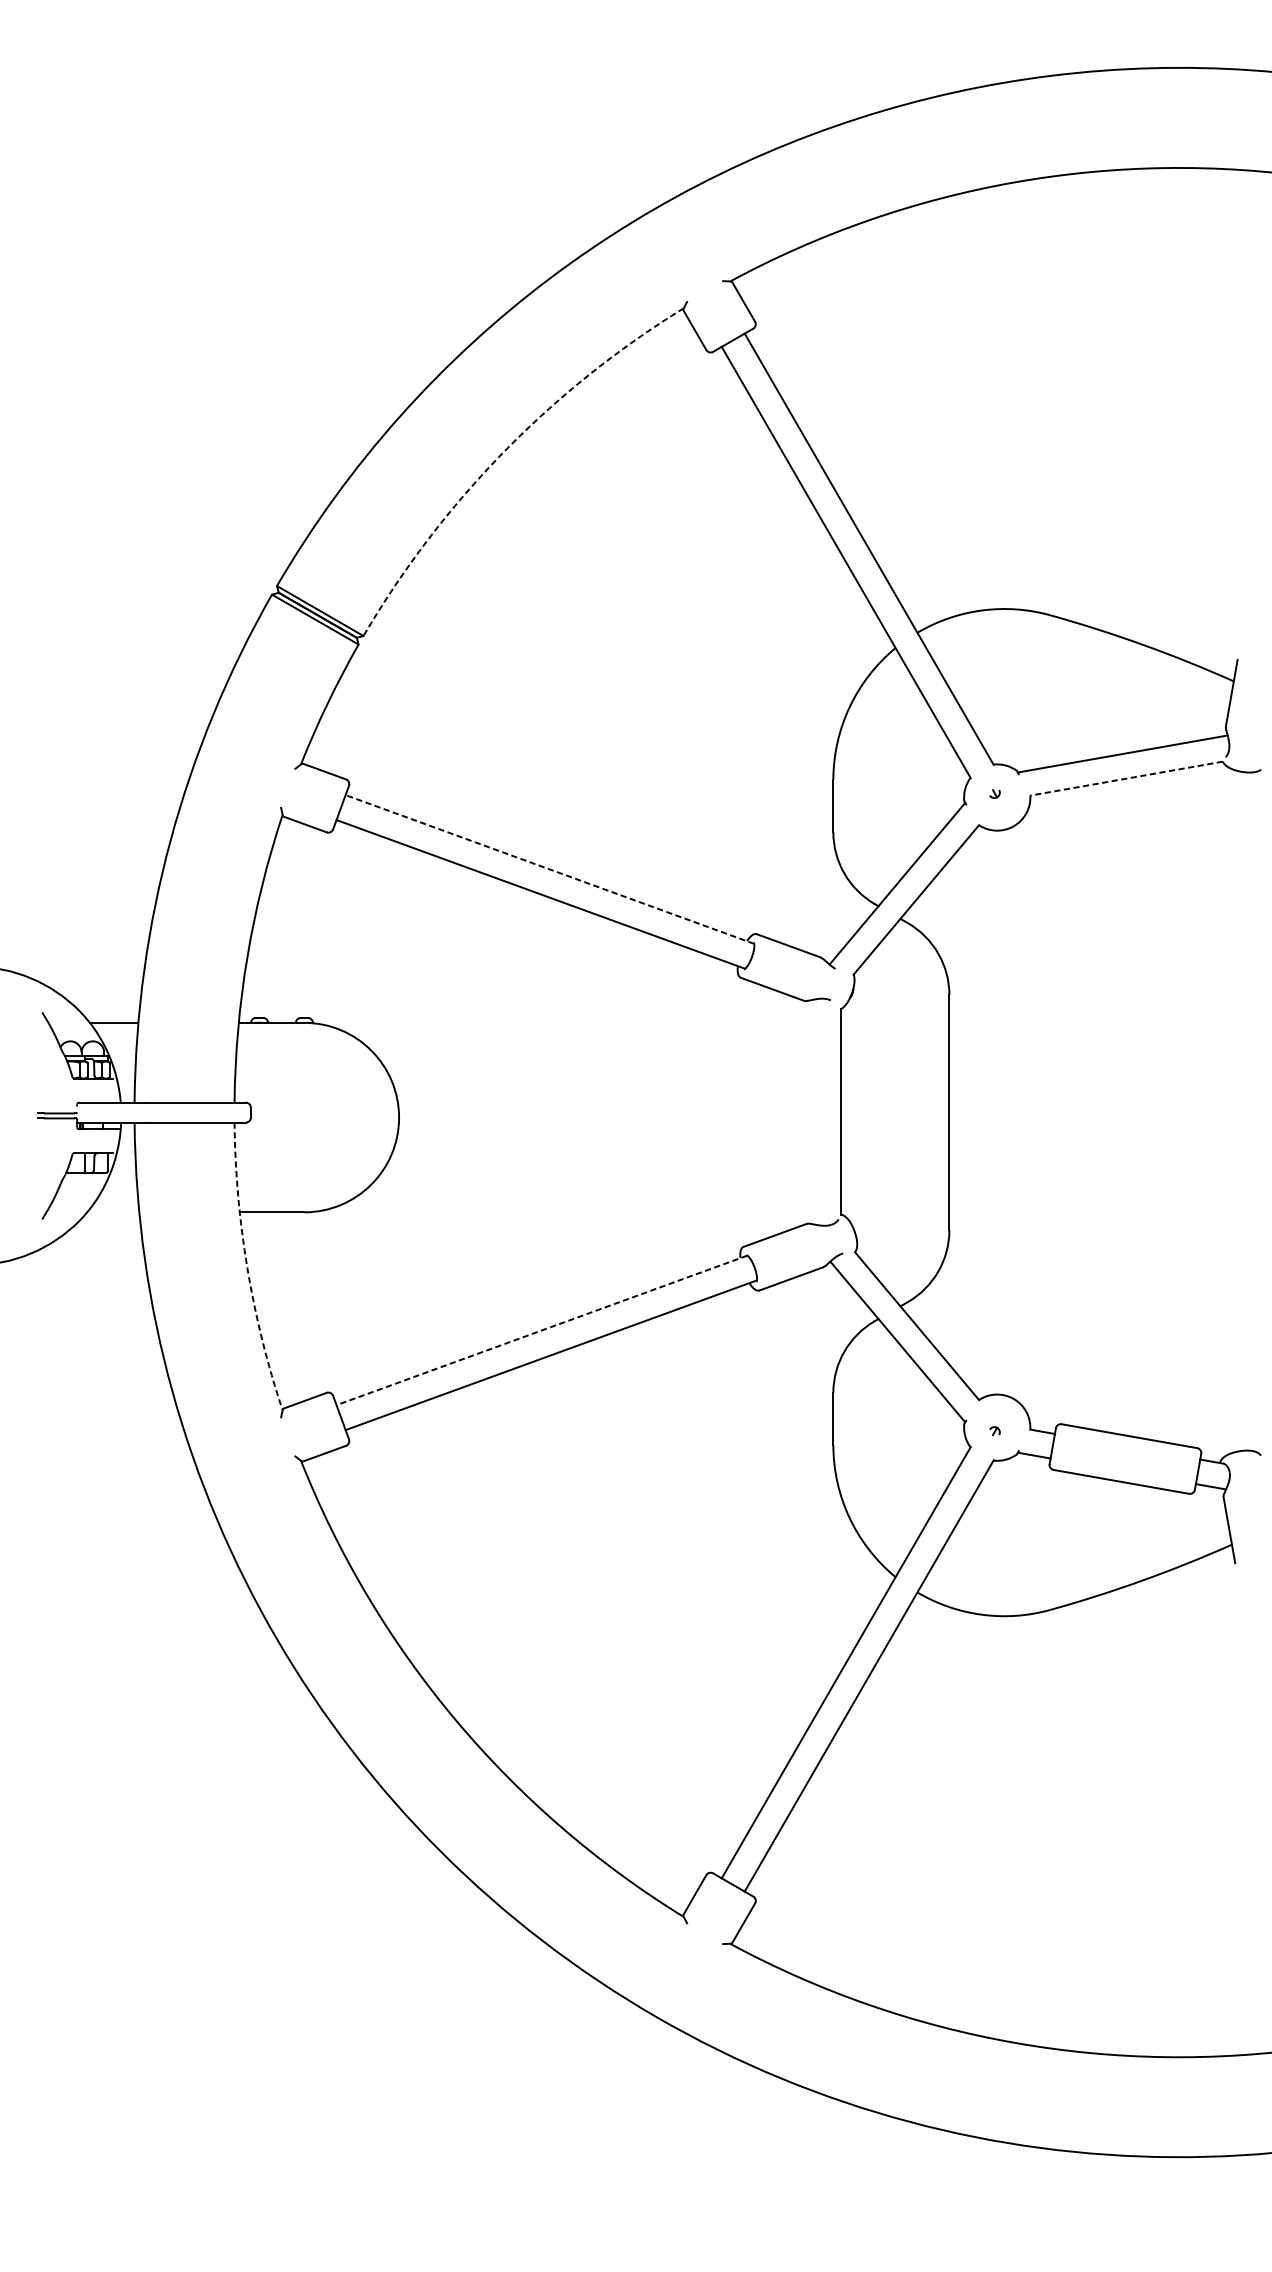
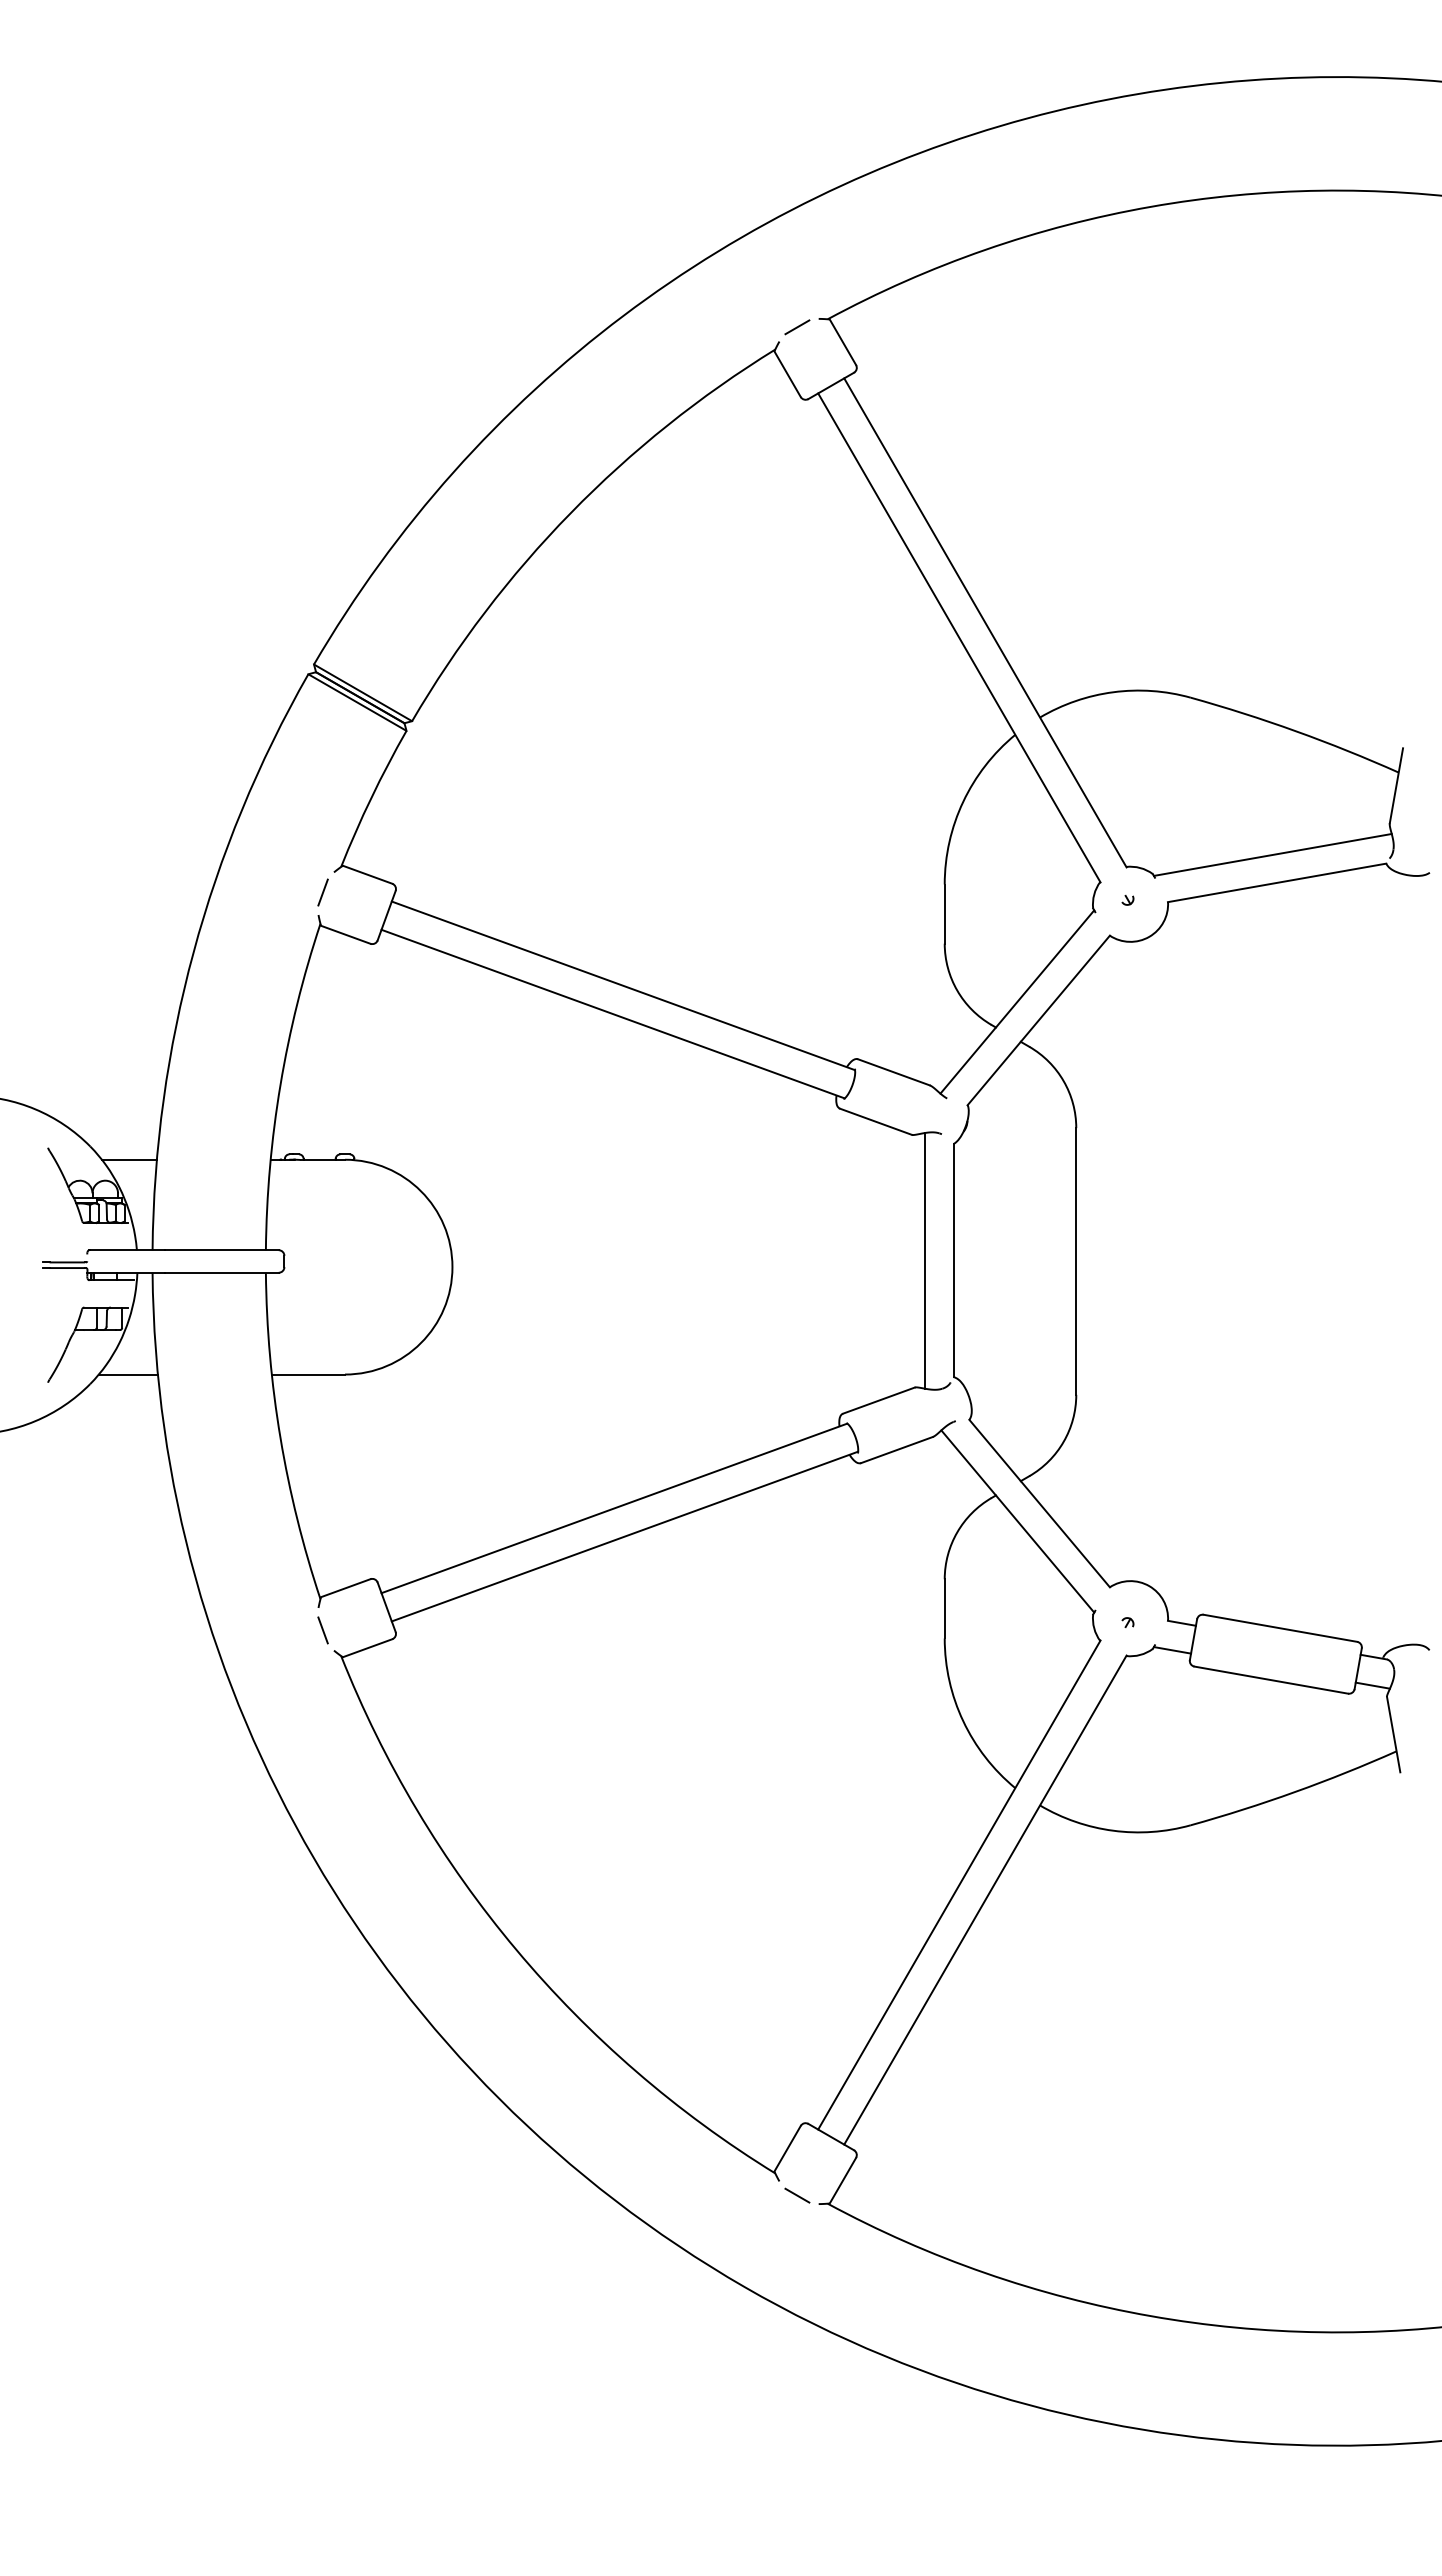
line: (703, 288) -> (797, 327), added
arc: (503, 452) -> (570, 513), dashed -> solid
line: (1126, 778) -> (1277, 882), dashed -> solid
line: (284, 787) -> (322, 892), added
line: (549, 869) -> (622, 985), dashed -> solid
line: (816, 1111) -> (925, 1260), added
line: (112, 1212) -> (127, 1374), added
arc: (247, 1268) -> (280, 1438), dashed -> solid
line: (542, 1330) -> (614, 1508), dashed -> solid
line: (284, 1438) -> (322, 1630), added
line: (703, 1936) -> (797, 2195), added

